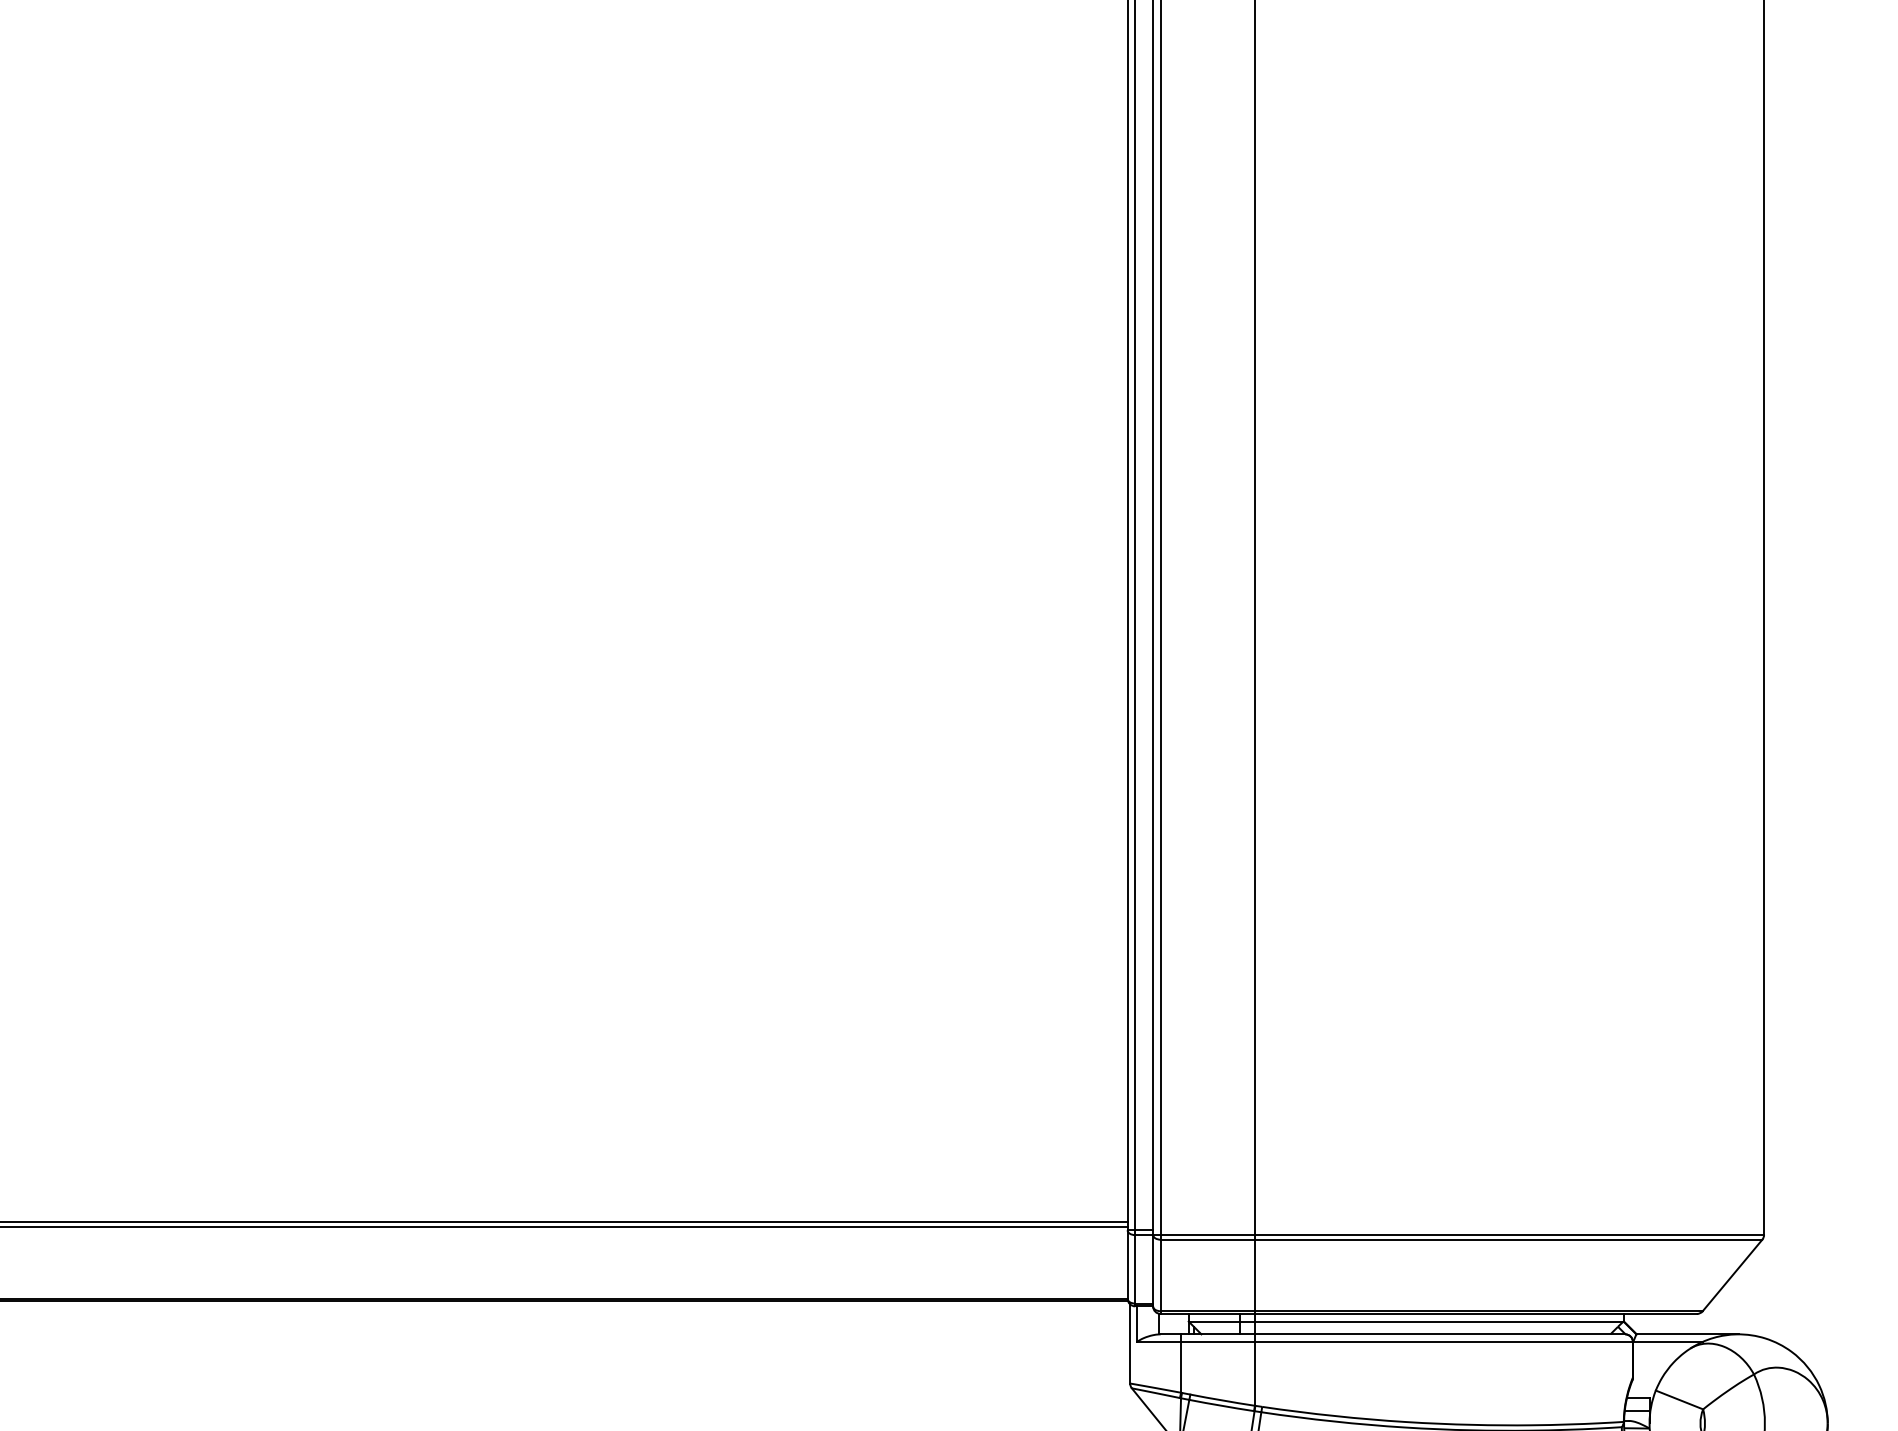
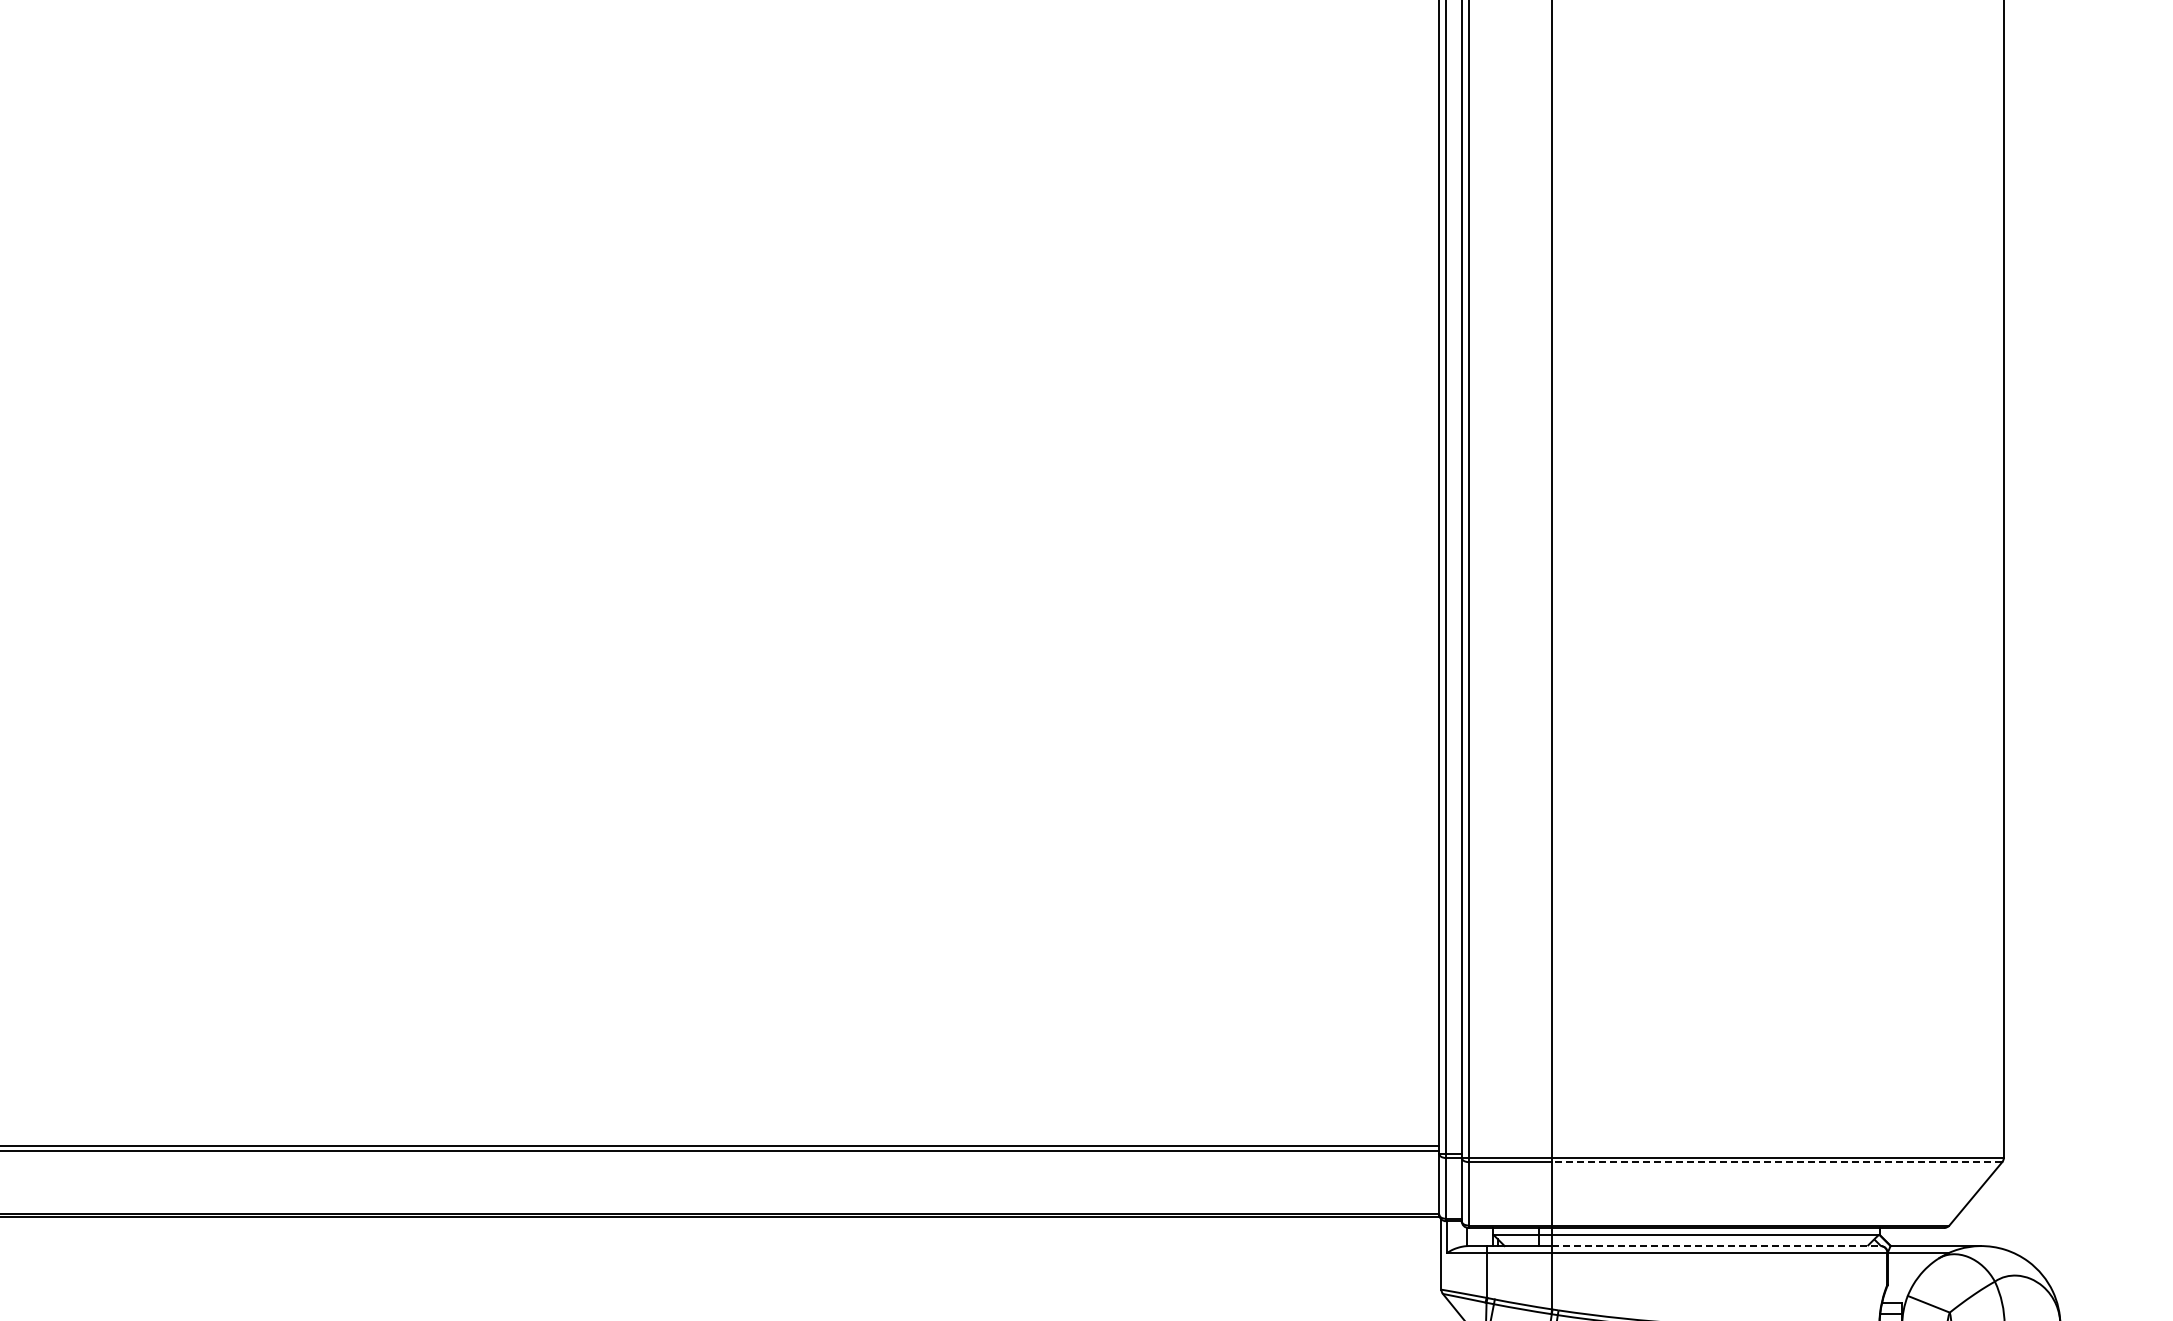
line: (1507, 1240) -> (1776, 1162), solid -> dashed
line: (1440, 1334) -> (1716, 1246), solid -> dashed

